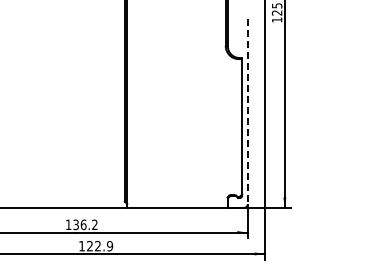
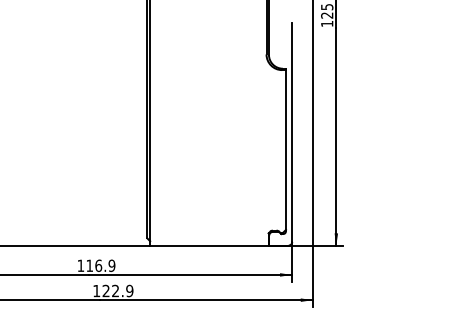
line: (247, 111) -> (292, 131), dashed -> solid
text: (85, 224) -> (100, 265), 136.2 -> 116.9

